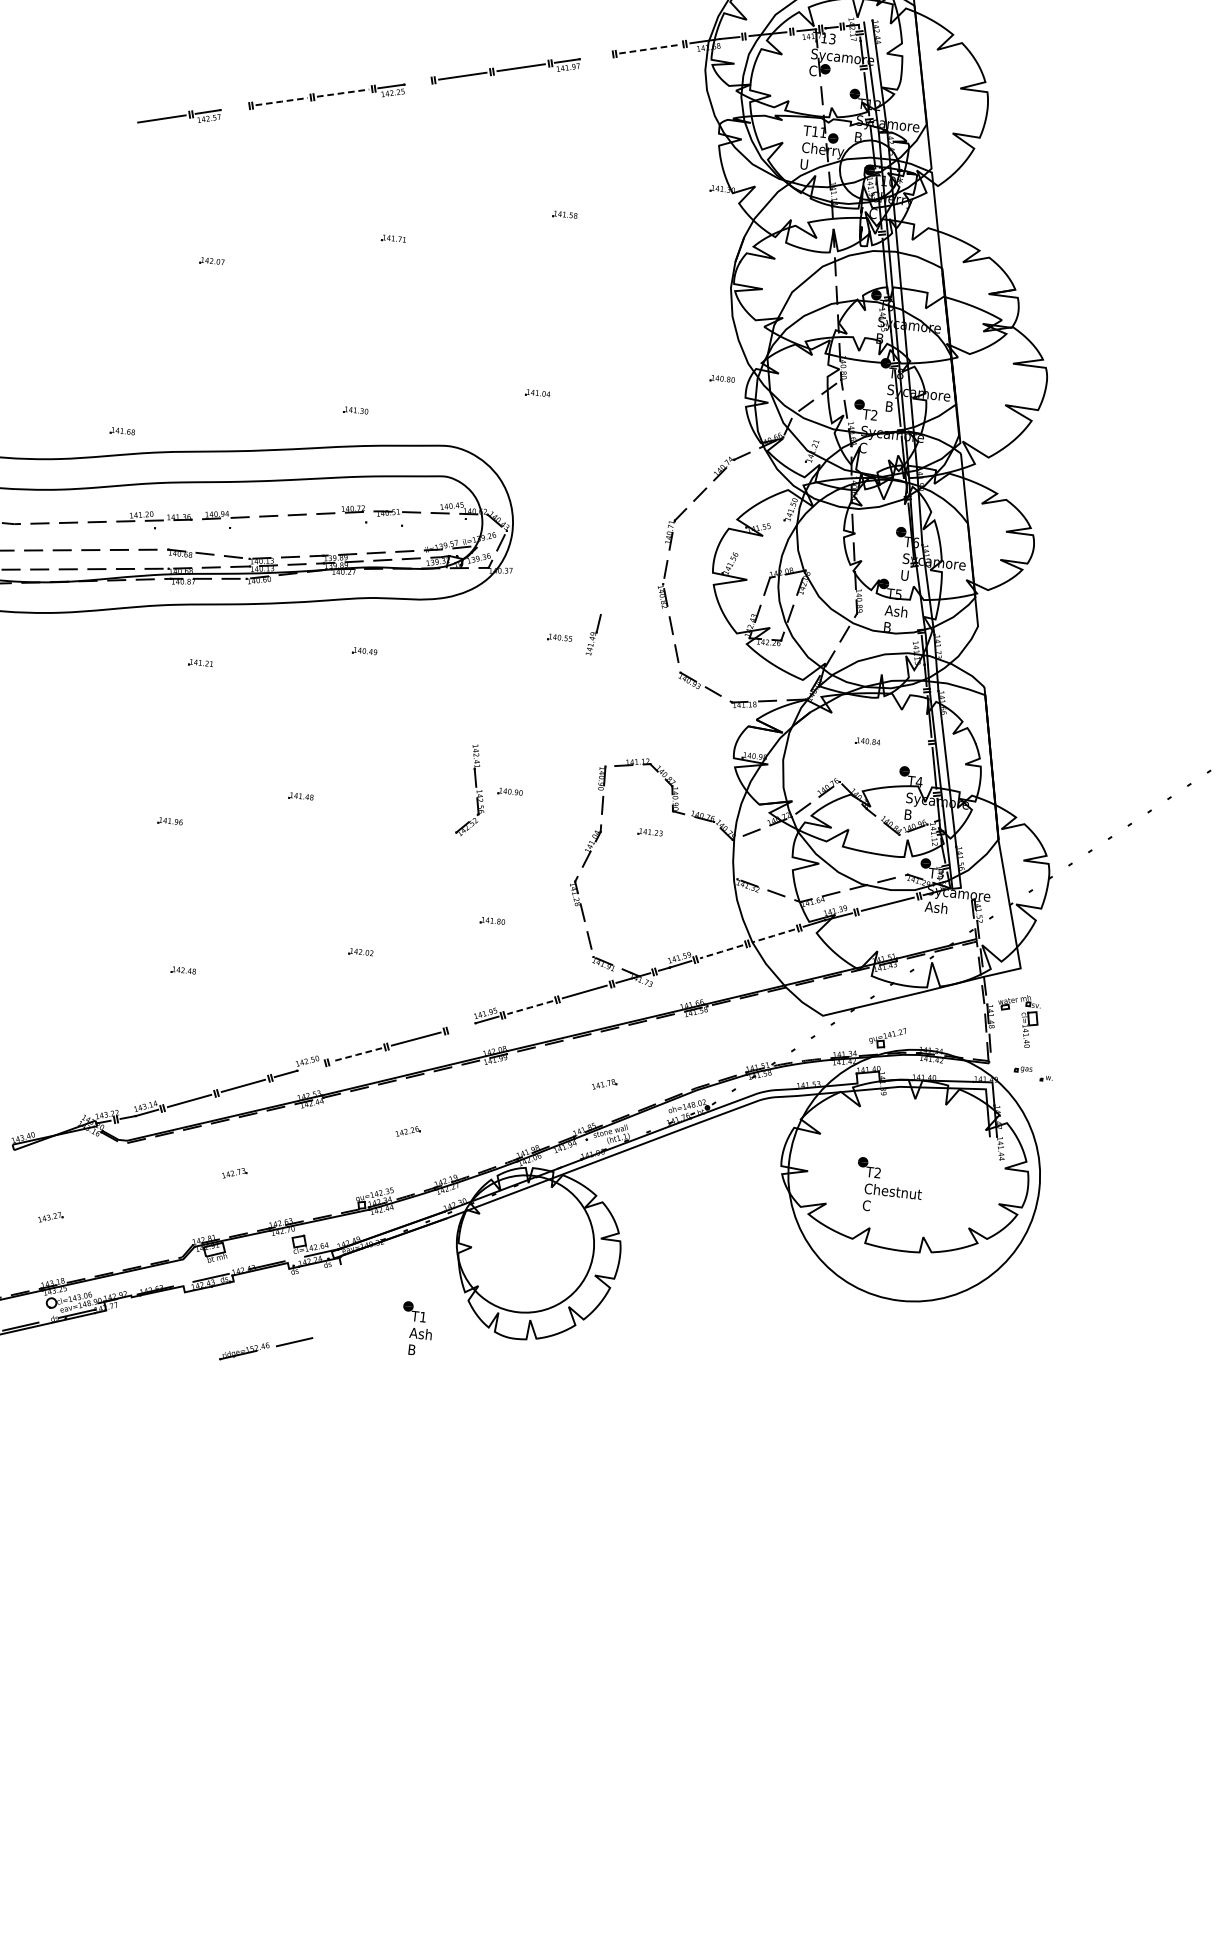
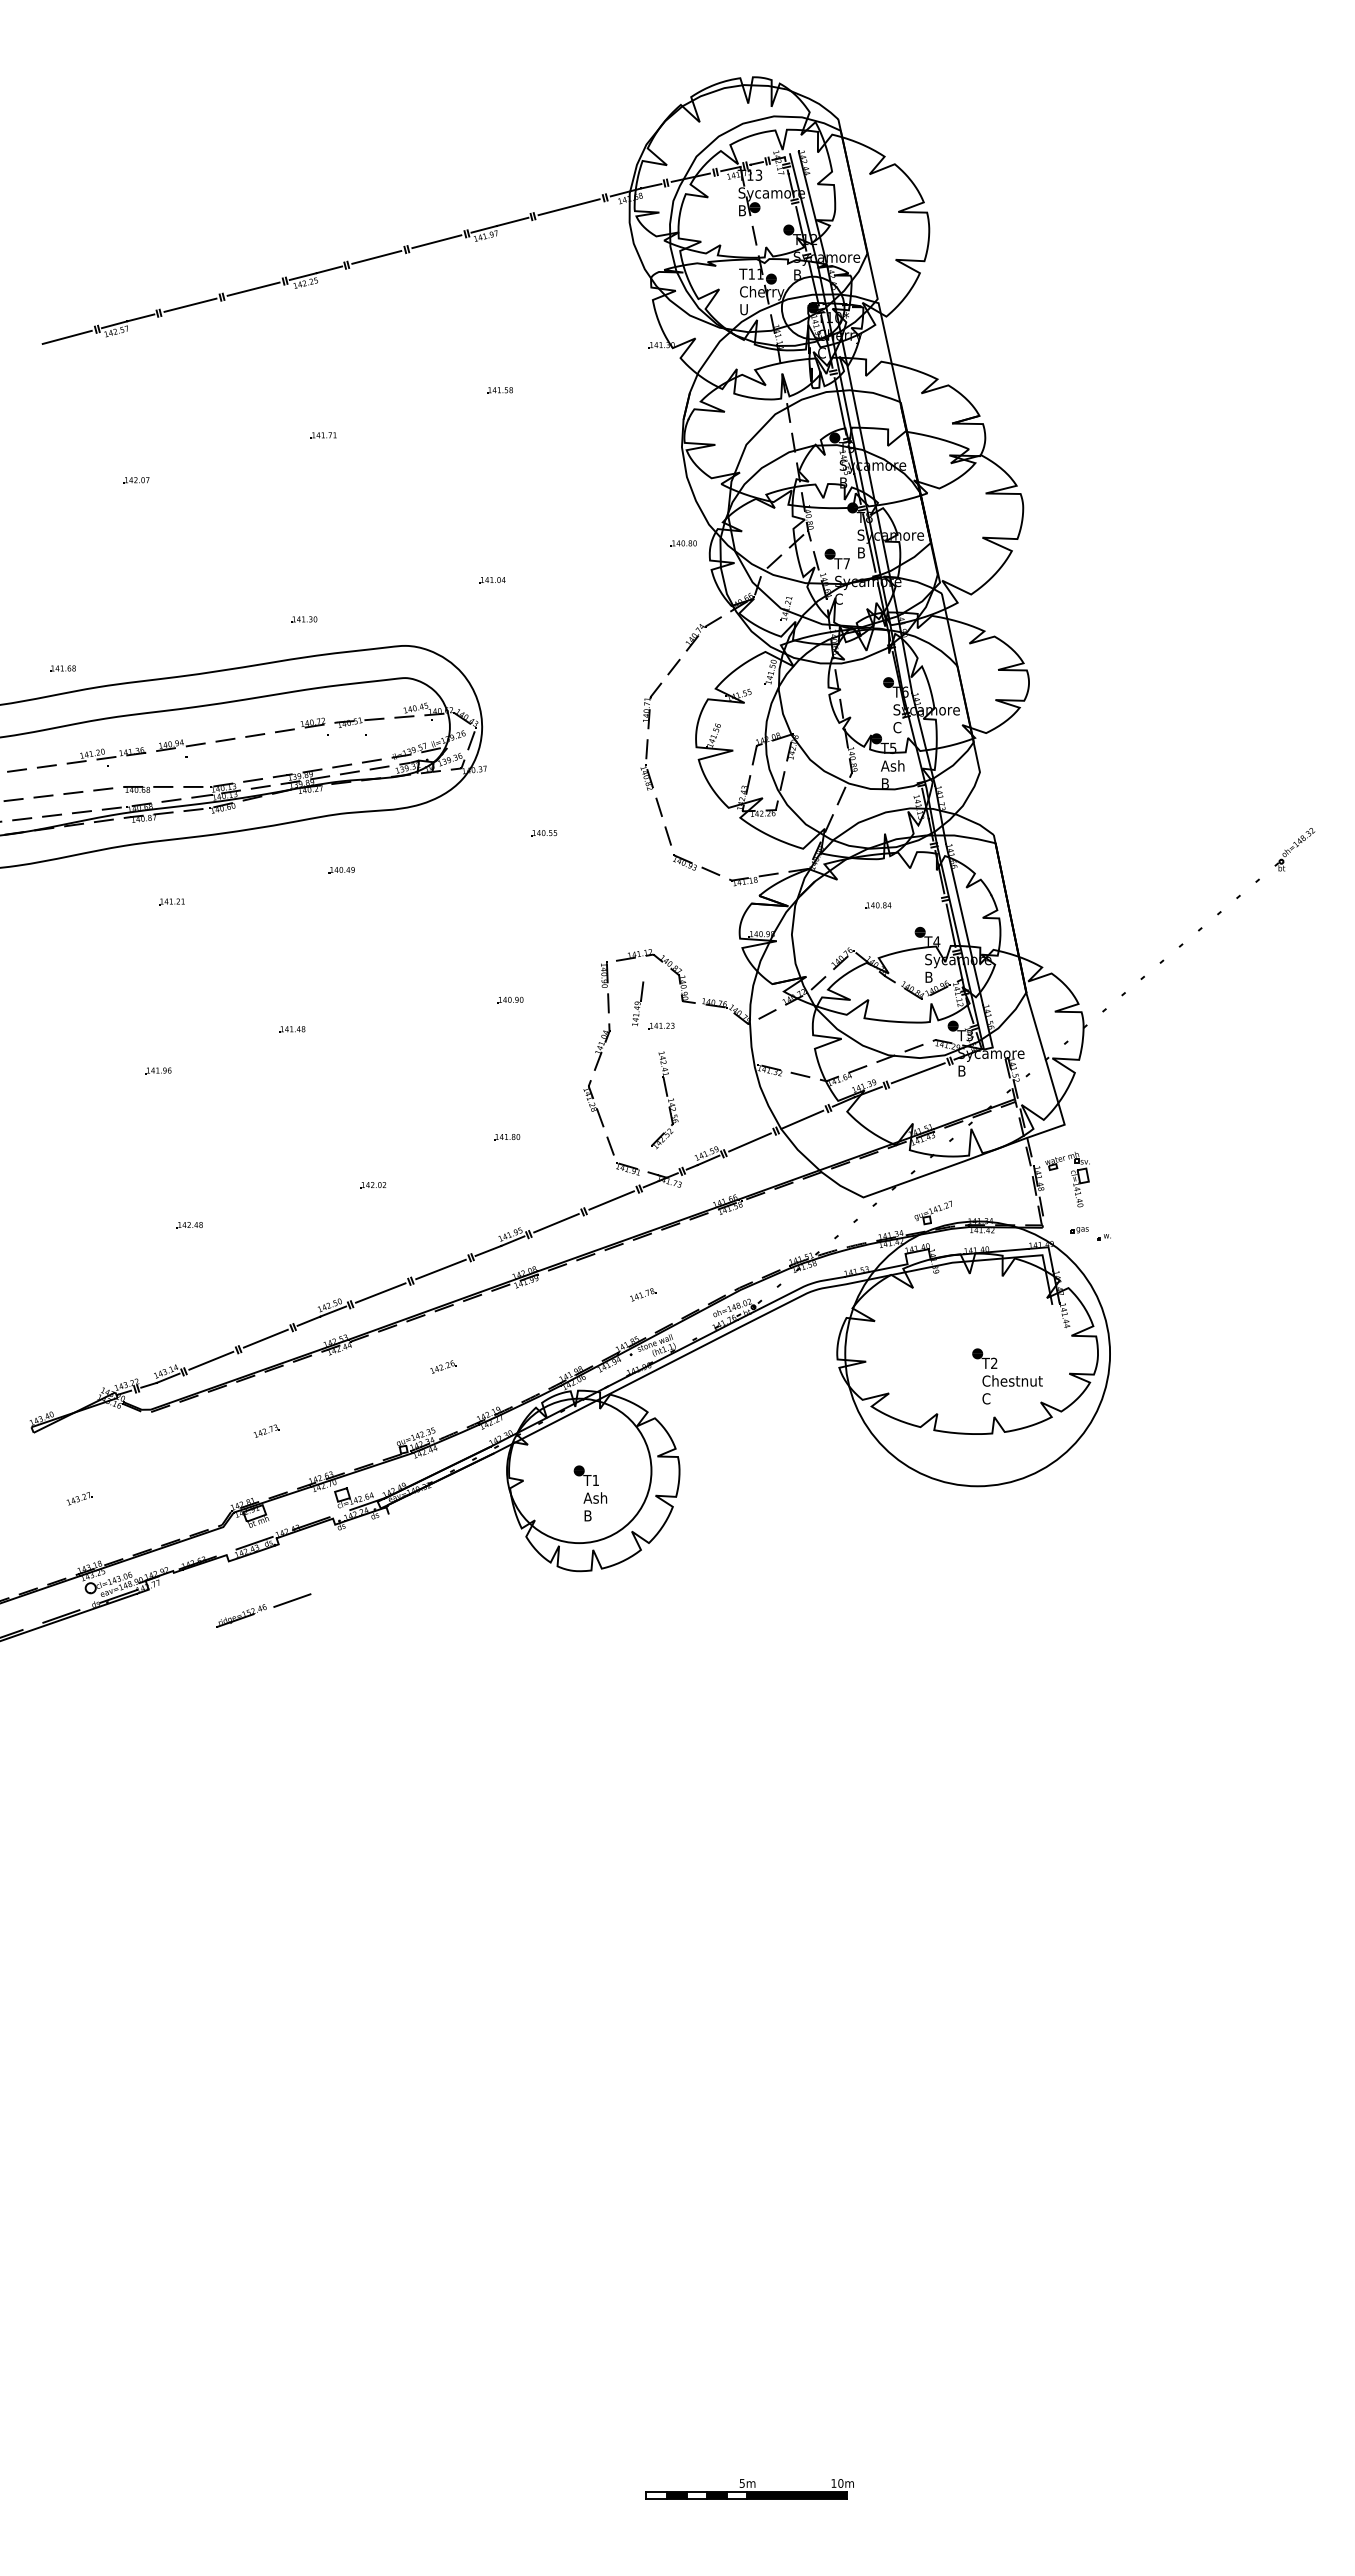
line: (650, 49) -> (569, 207), dashed -> solid
line: (594, 56) -> (512, 221), added
text: (813, 70) -> (742, 210), C -> B
line: (416, 82) -> (329, 269), added
line: (342, 93) -> (253, 289), dashed -> solid
line: (281, 101) -> (190, 305), dashed -> solid
line: (233, 107) -> (140, 317), added
text: (874, 415) -> (846, 563), T2 -> T7
text: (904, 575) -> (897, 727), U -> C
part: (594, 634) -> (638, 1003), moved
part: (473, 791) -> (664, 1100), moved
text: (936, 907) -> (969, 1070), Ash -> B
line: (773, 935) -> (802, 1119), dashed -> solid
line: (722, 951) -> (750, 1142), dashed -> solid
line: (530, 1007) -> (556, 1223), dashed -> solid
line: (463, 1026) -> (488, 1250), added
line: (356, 1055) -> (380, 1293), dashed -> solid
line: (310, 1067) -> (333, 1311), added
text: (888, 1186) -> (1007, 1376), moved
text: (416, 1328) -> (590, 1493), moved
part: (266, 1348) -> (263, 1610), moved

